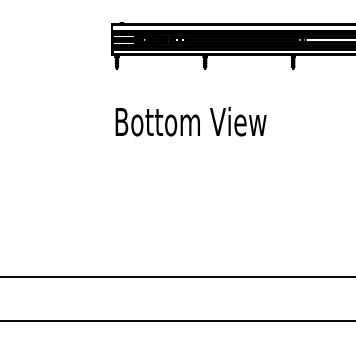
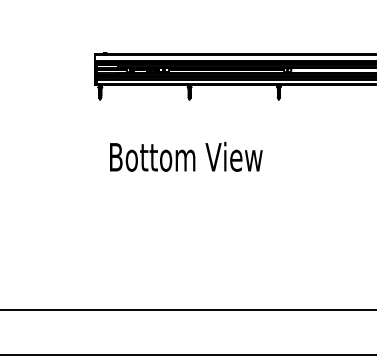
text: (191, 121) -> (186, 156), moved

